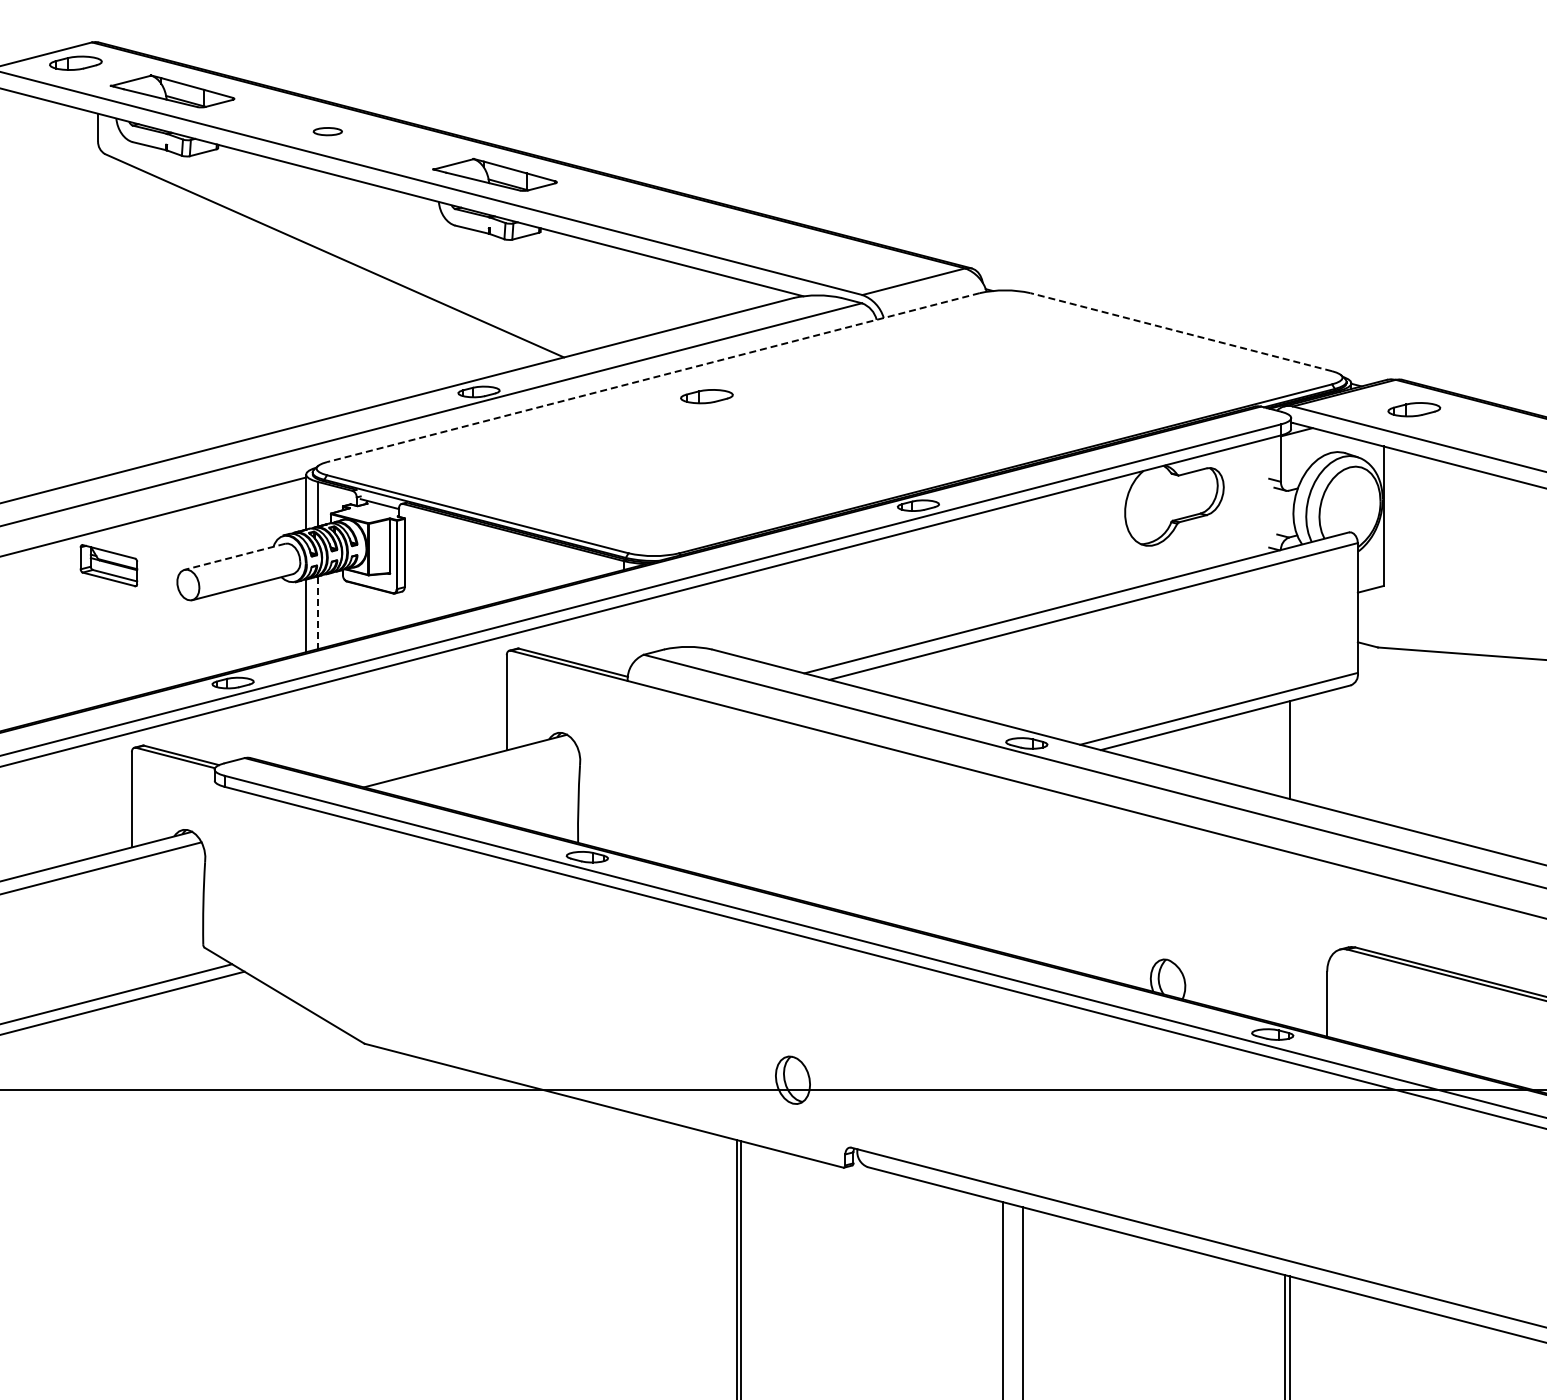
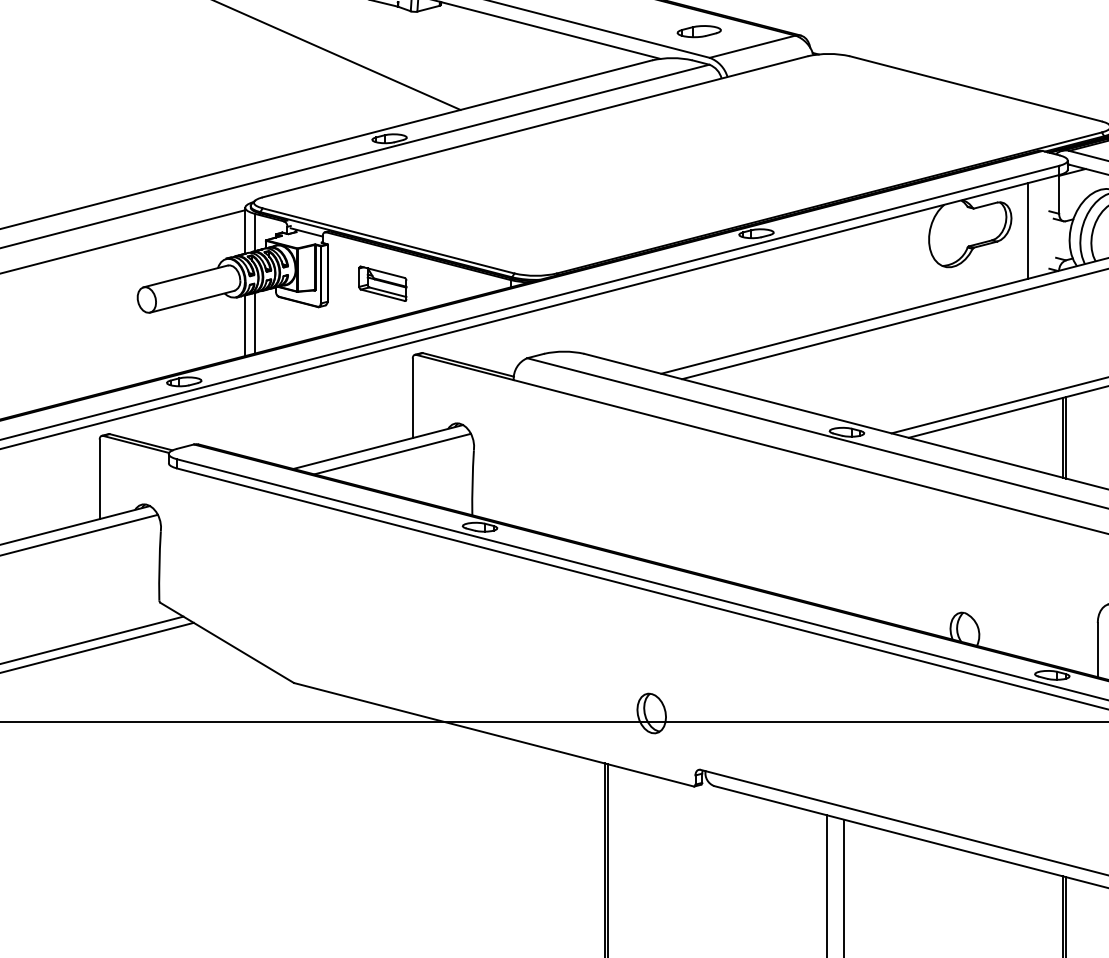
line: (1181, 332) -> (976, 89), dashed -> solid
line: (652, 377) -> (534, 126), dashed -> solid
part: (706, 396) -> (698, 31), moved
line: (1242, 502) -> (1027, 231), added
line: (234, 556) -> (185, 276), dashed -> solid
part: (108, 565) -> (382, 283), moved
line: (317, 613) -> (254, 323), dashed -> solid
line: (1285, 749) -> (1062, 437), added
line: (482, 769) -> (392, 454), added

